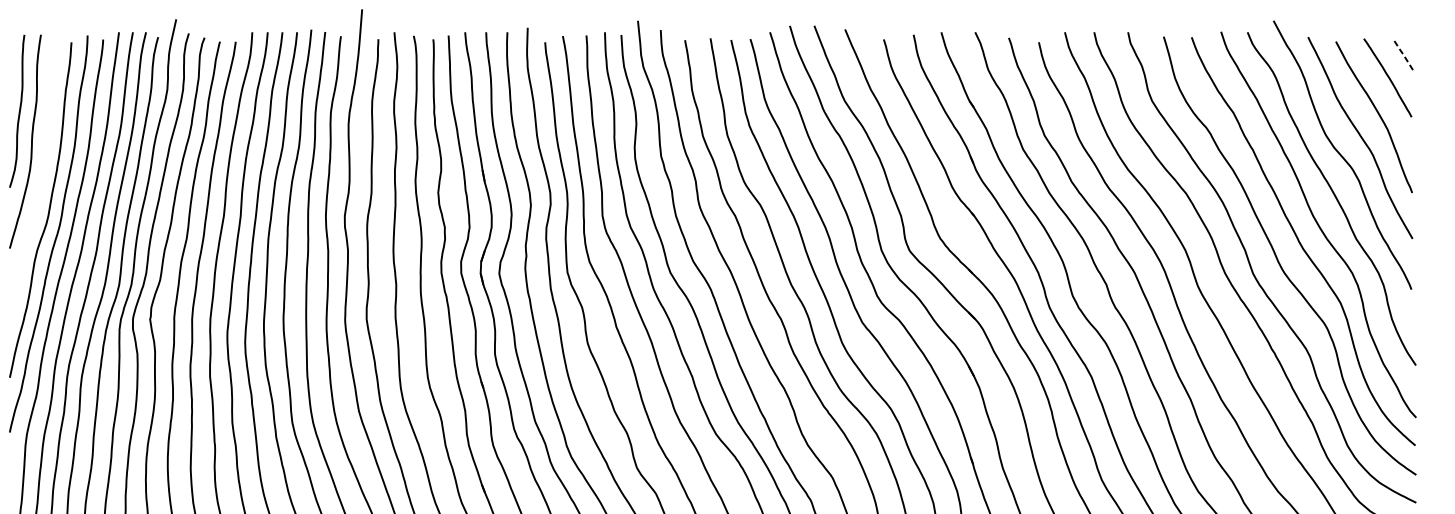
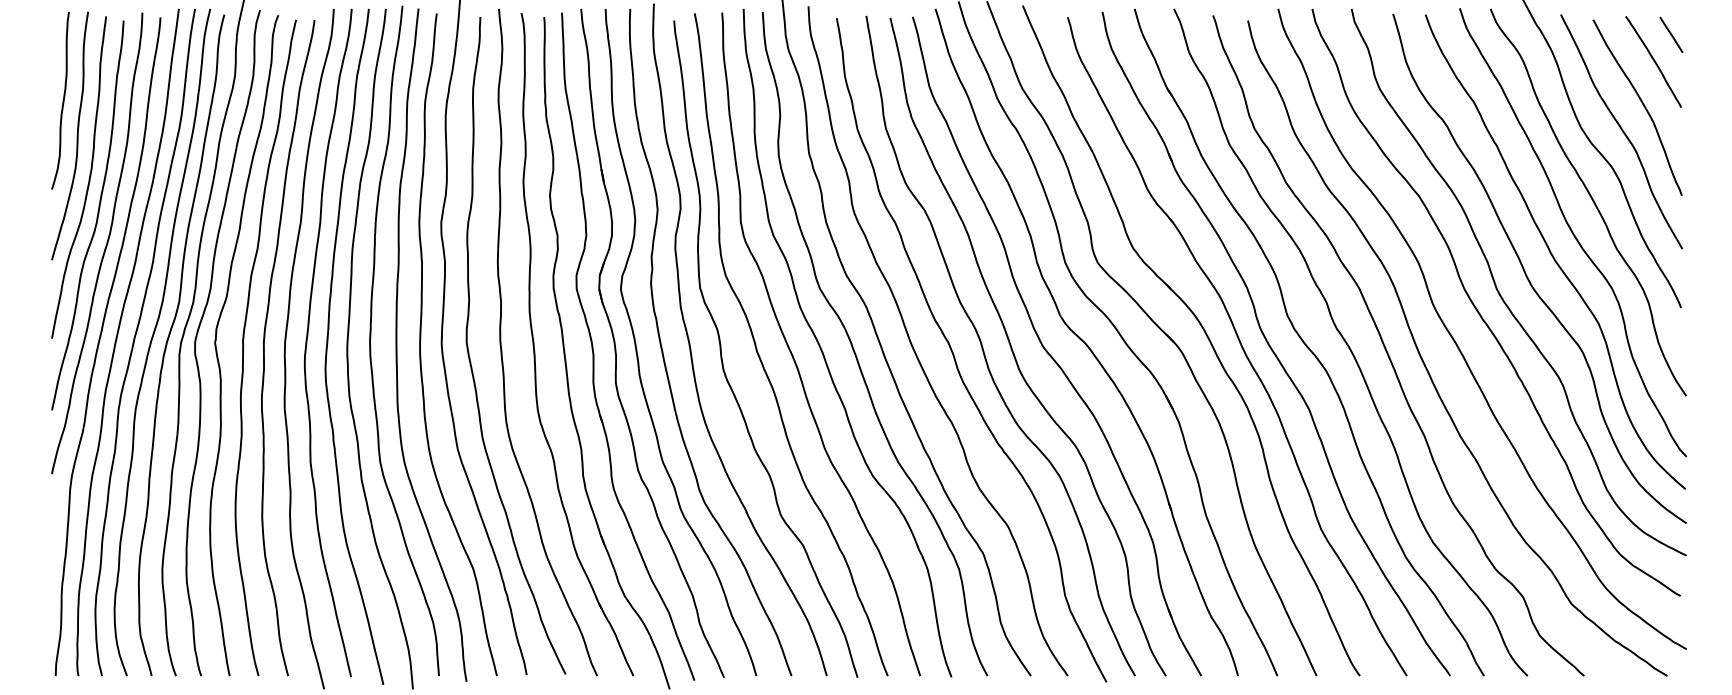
line: (1403, 54) -> (1671, 34), dashed -> solid
curve: (41, 179) -> (88, 179), added

